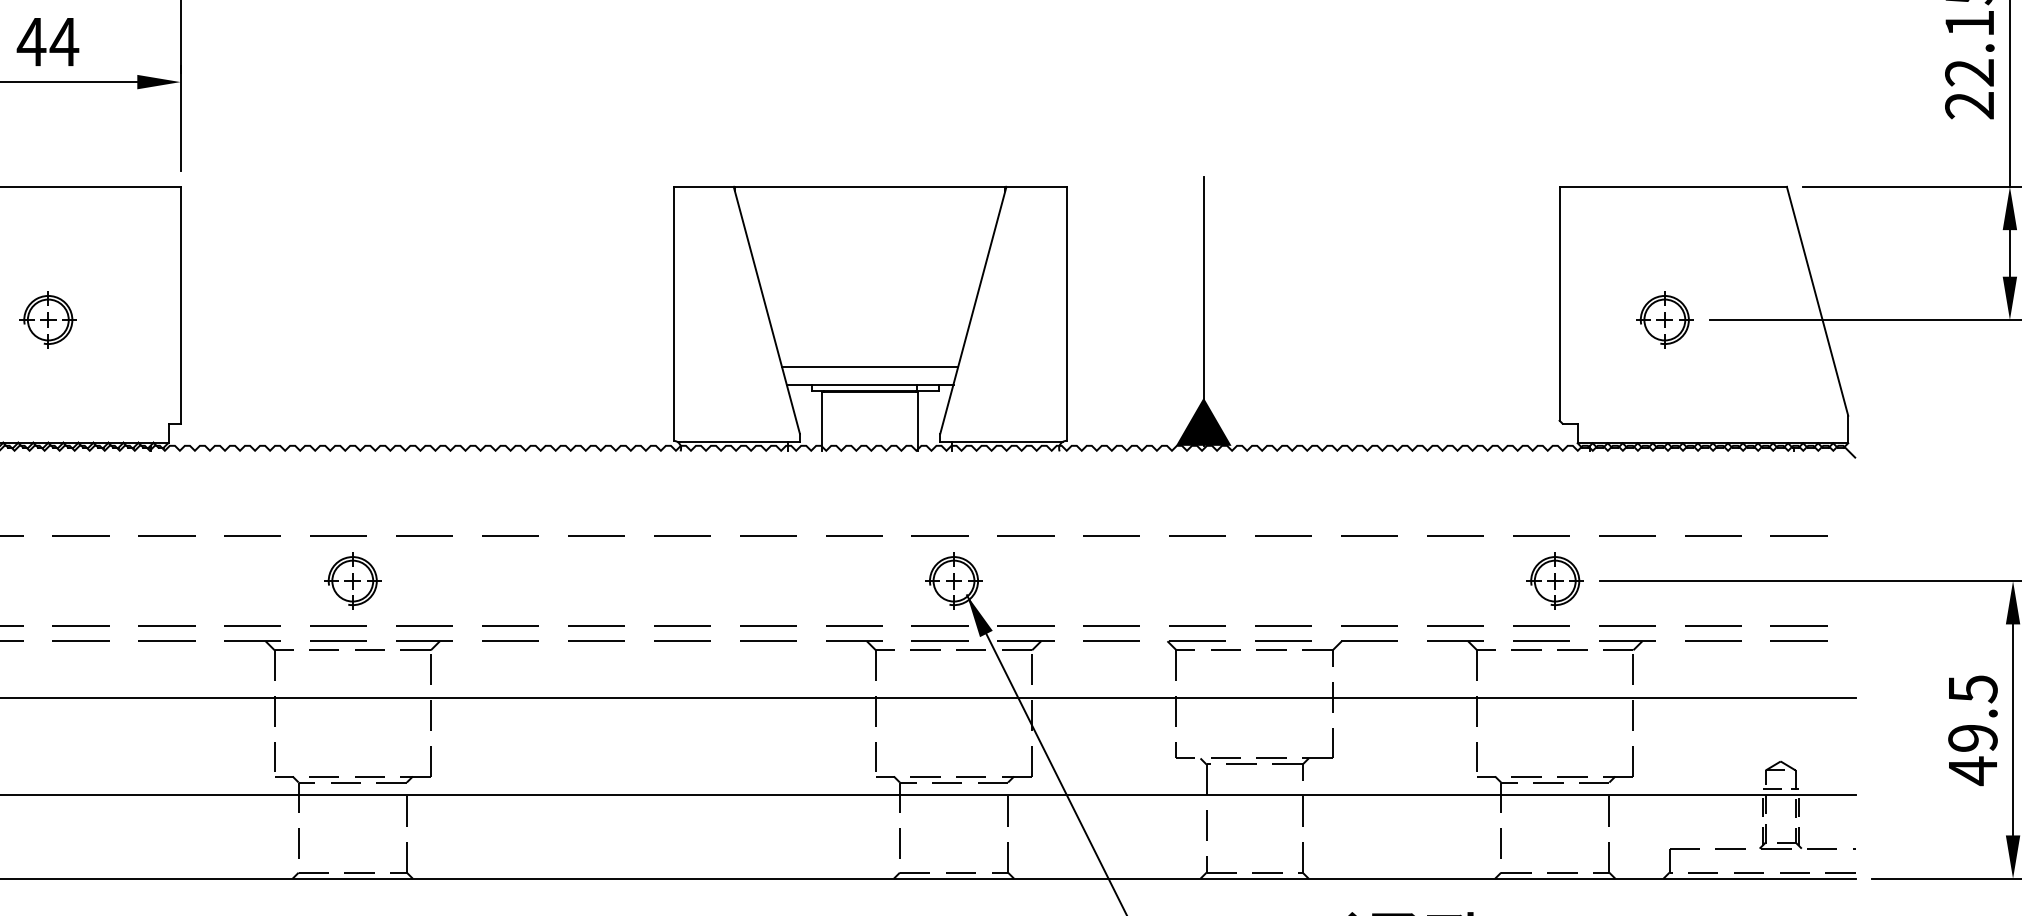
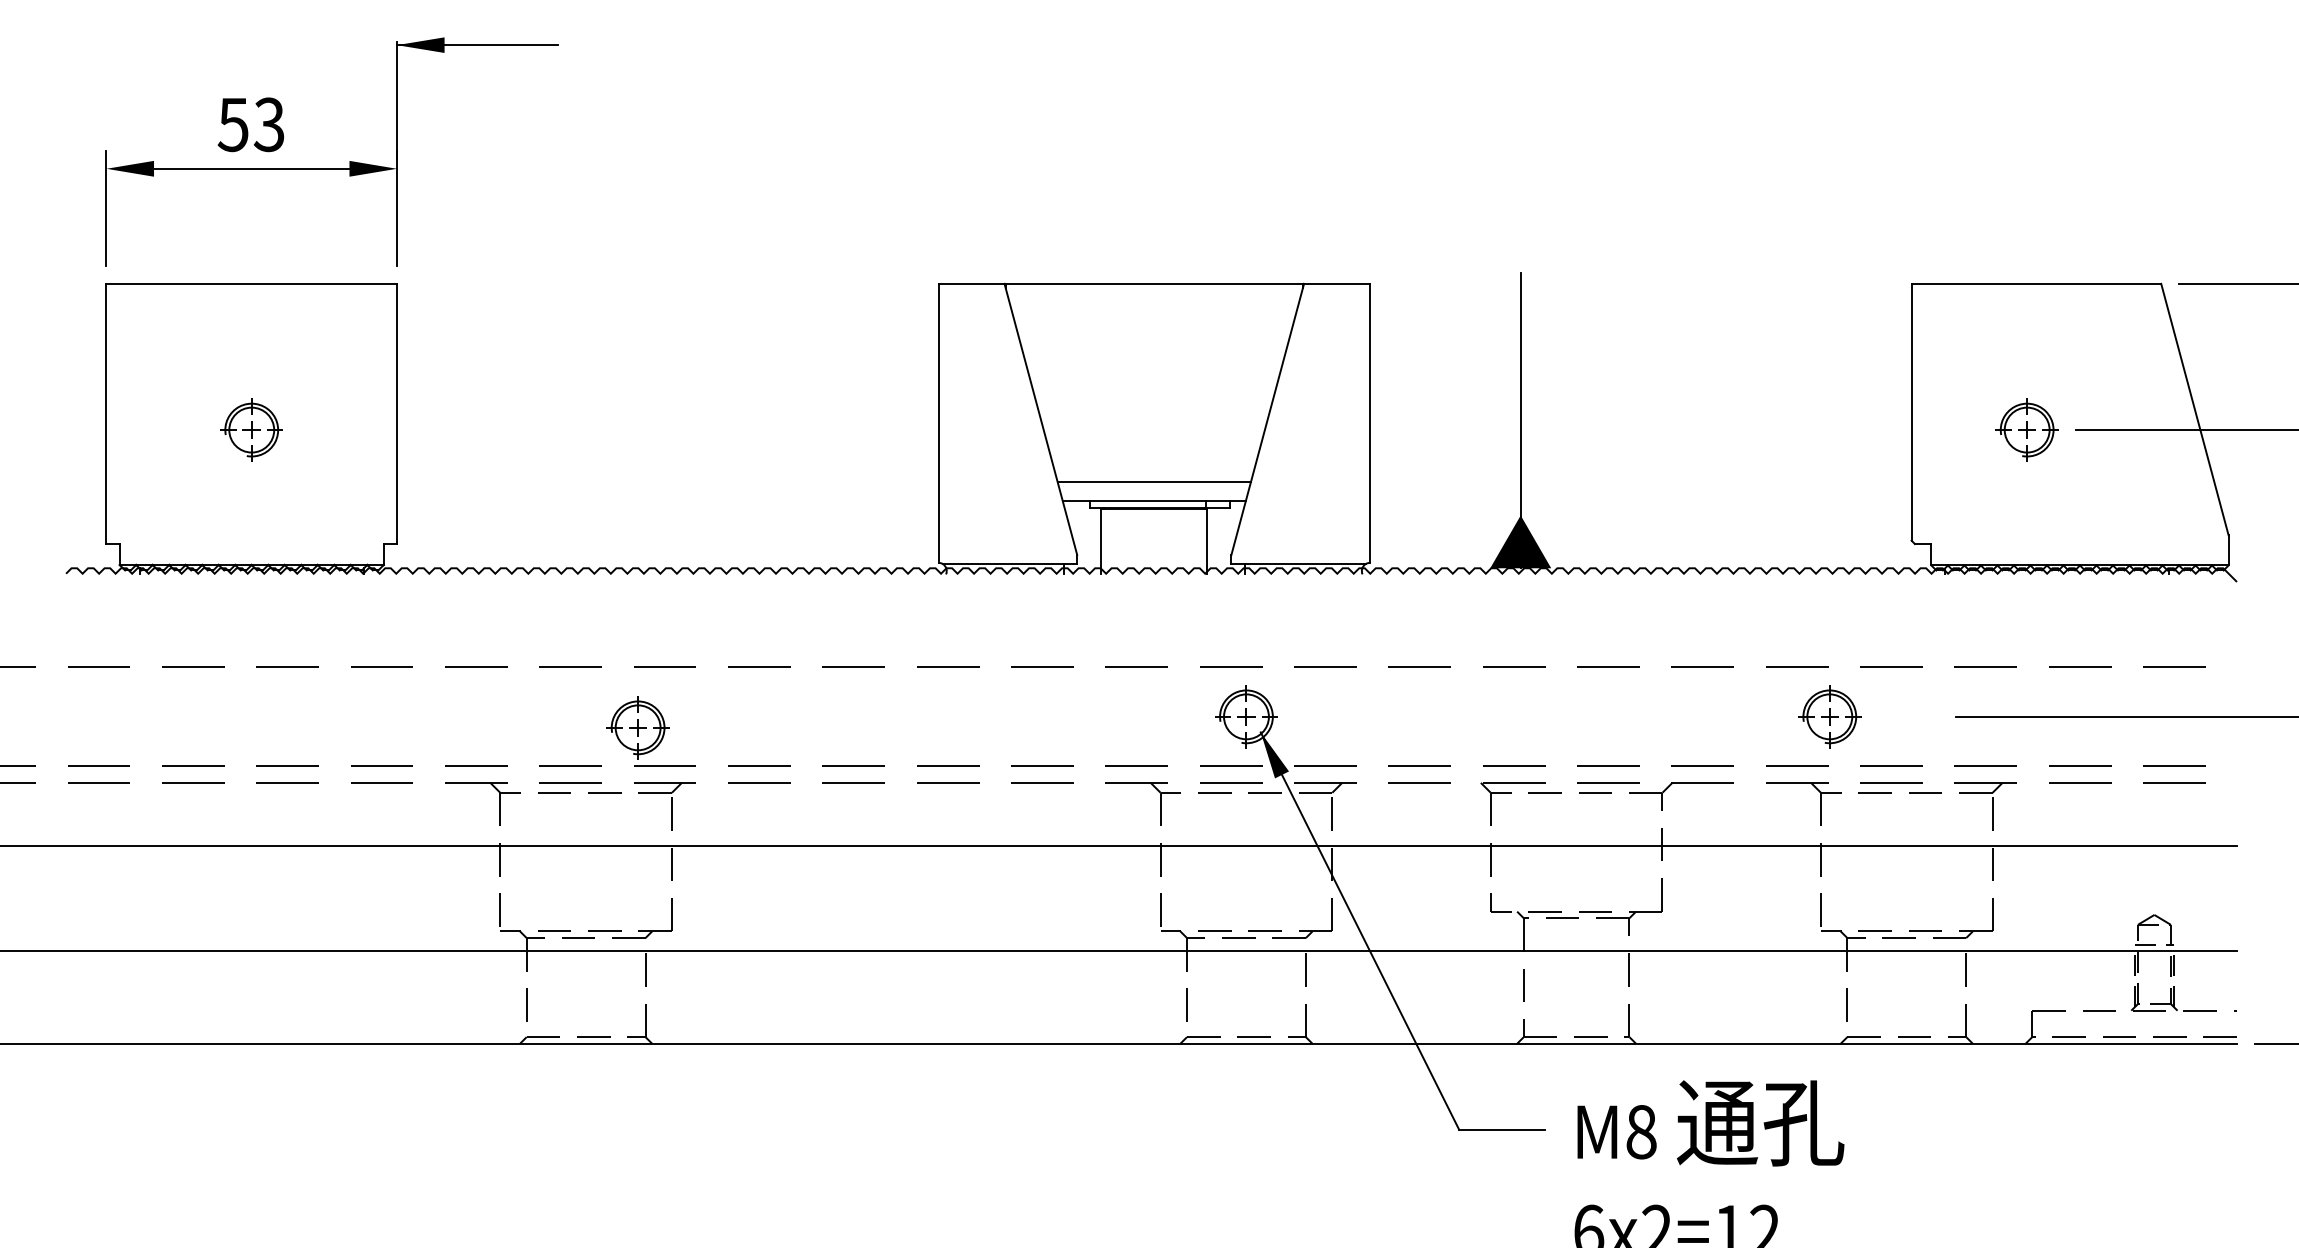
text: (48, 41) -> (251, 124), 44 -> 53
part: (352, 580) -> (637, 727), moved
part: (1554, 580) -> (1829, 716), moved

